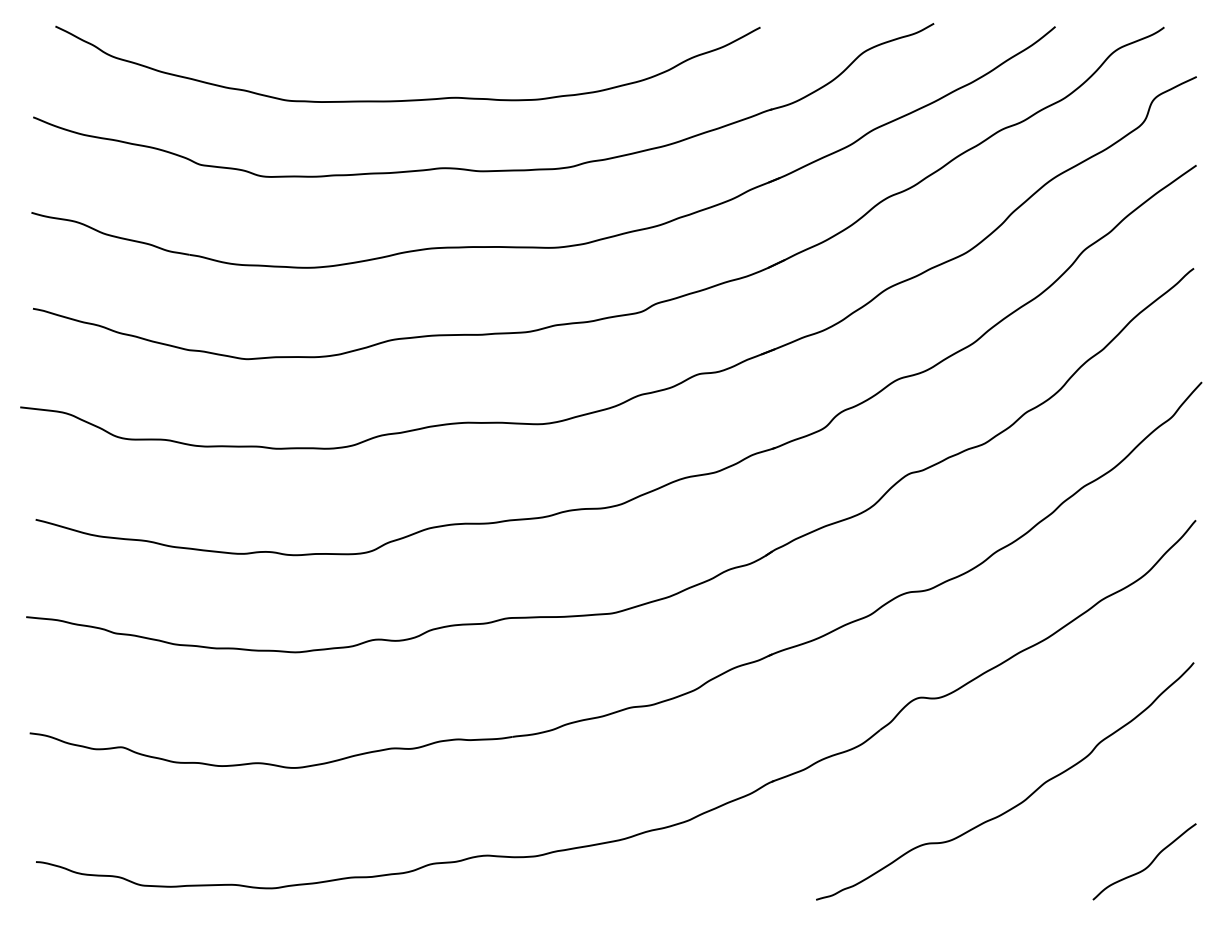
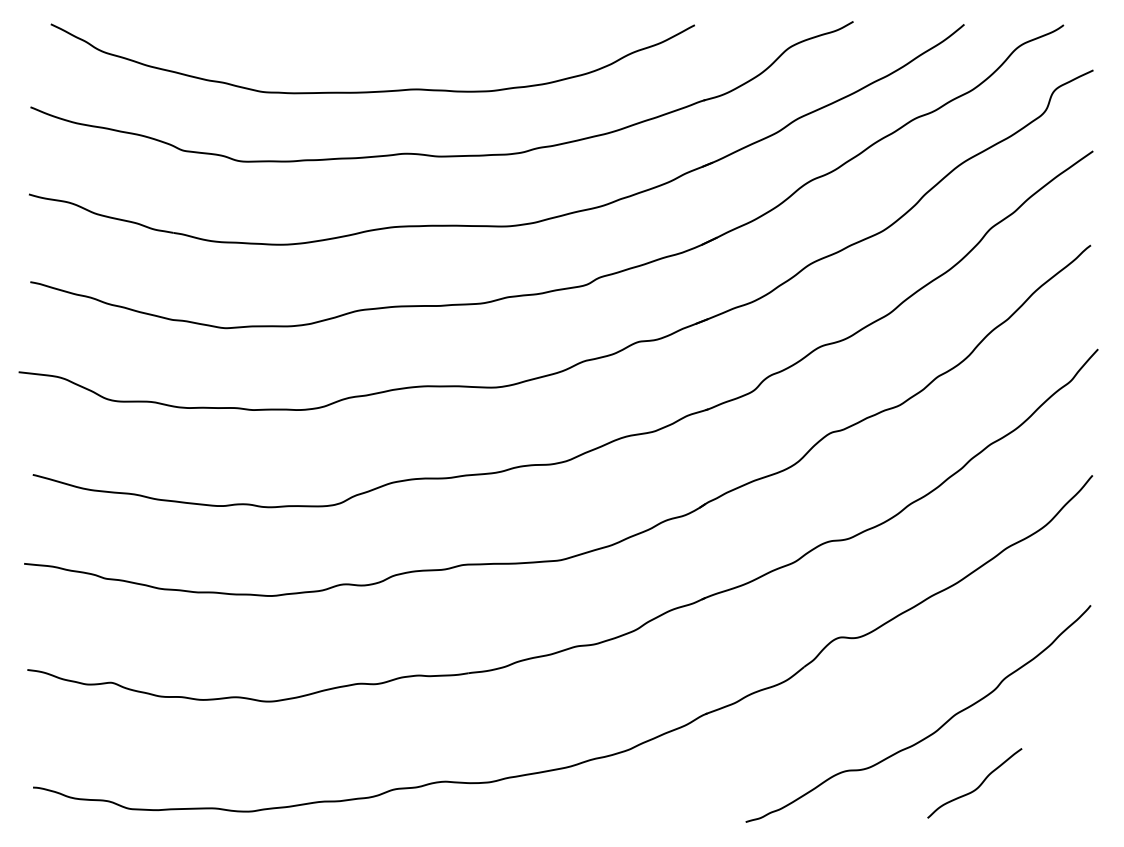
curve: (1147, 865) -> (977, 786), moved

